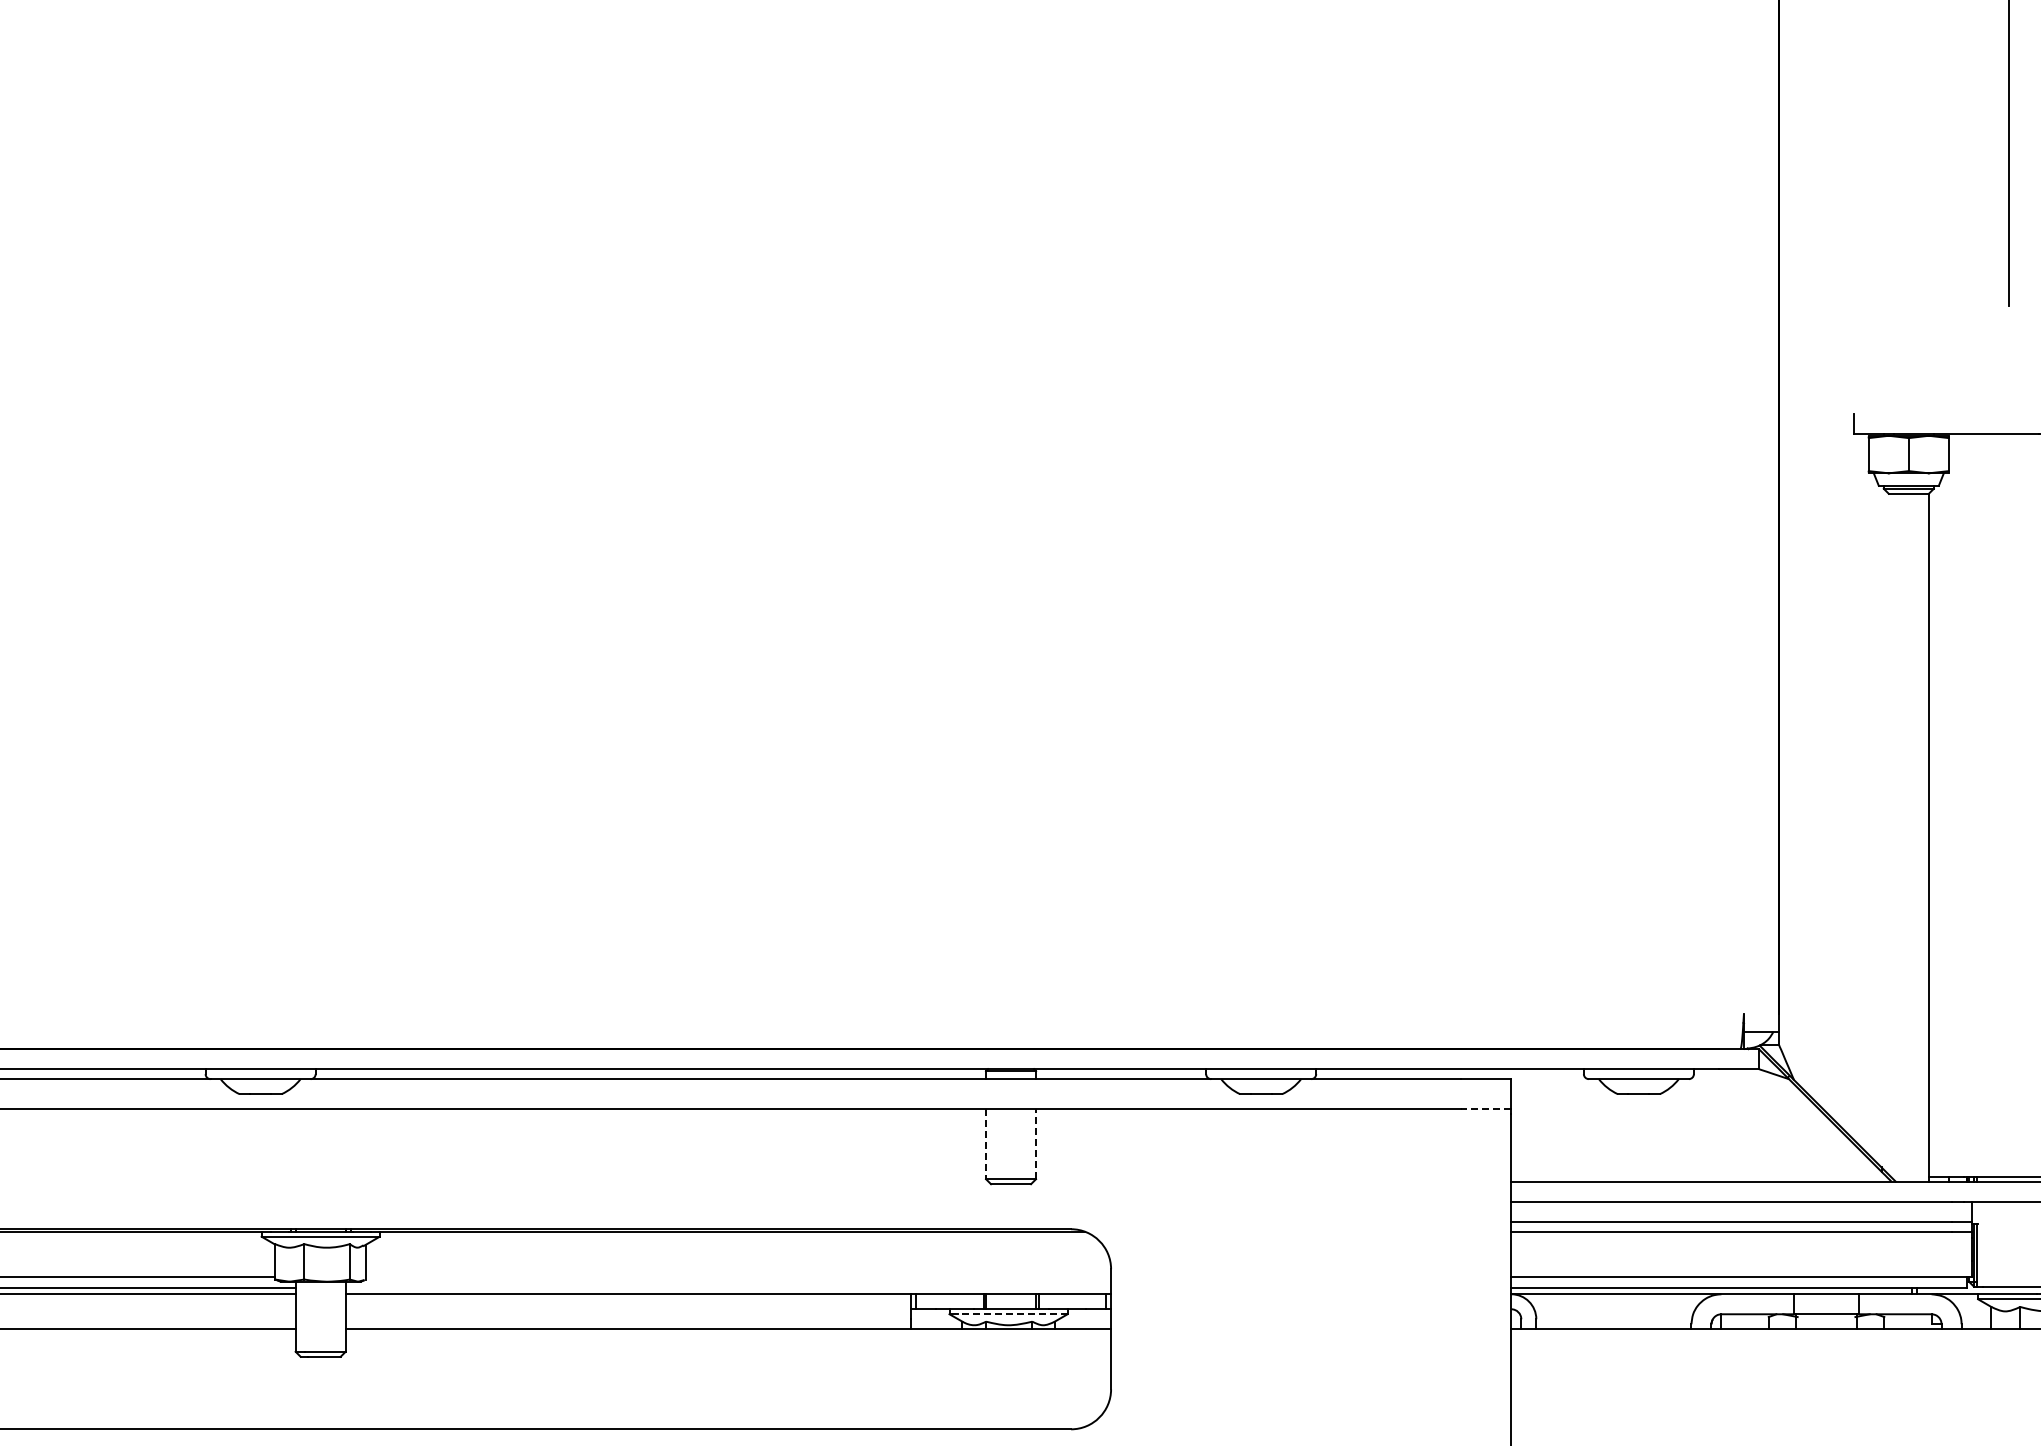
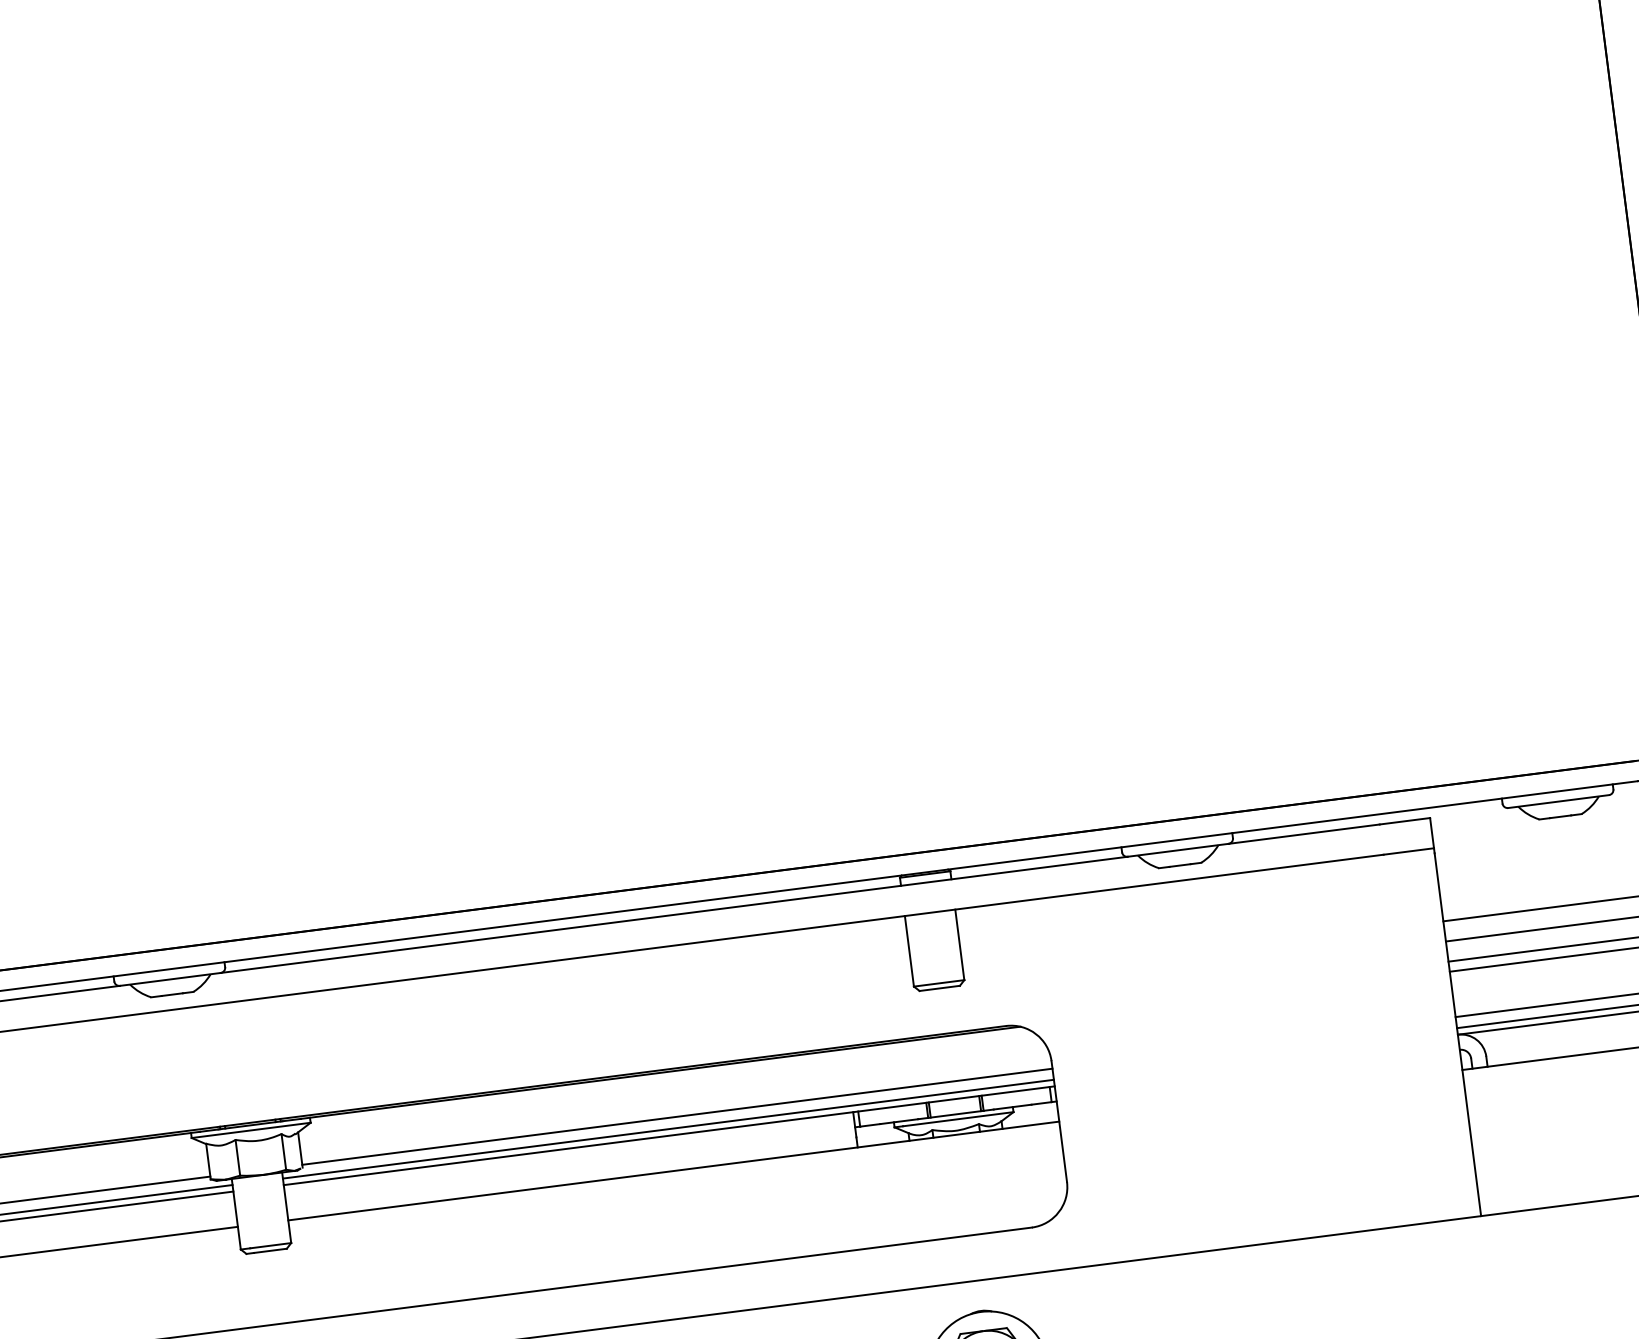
line: (1485, 1109) -> (1408, 851), dashed -> solid
line: (1036, 1143) -> (960, 944), dashed -> solid
line: (986, 1144) -> (909, 951), dashed -> solid
line: (738, 1276) -> (677, 1116), added
line: (728, 1287) -> (668, 1128), added
line: (1012, 1314) -> (958, 1119), dashed -> solid

